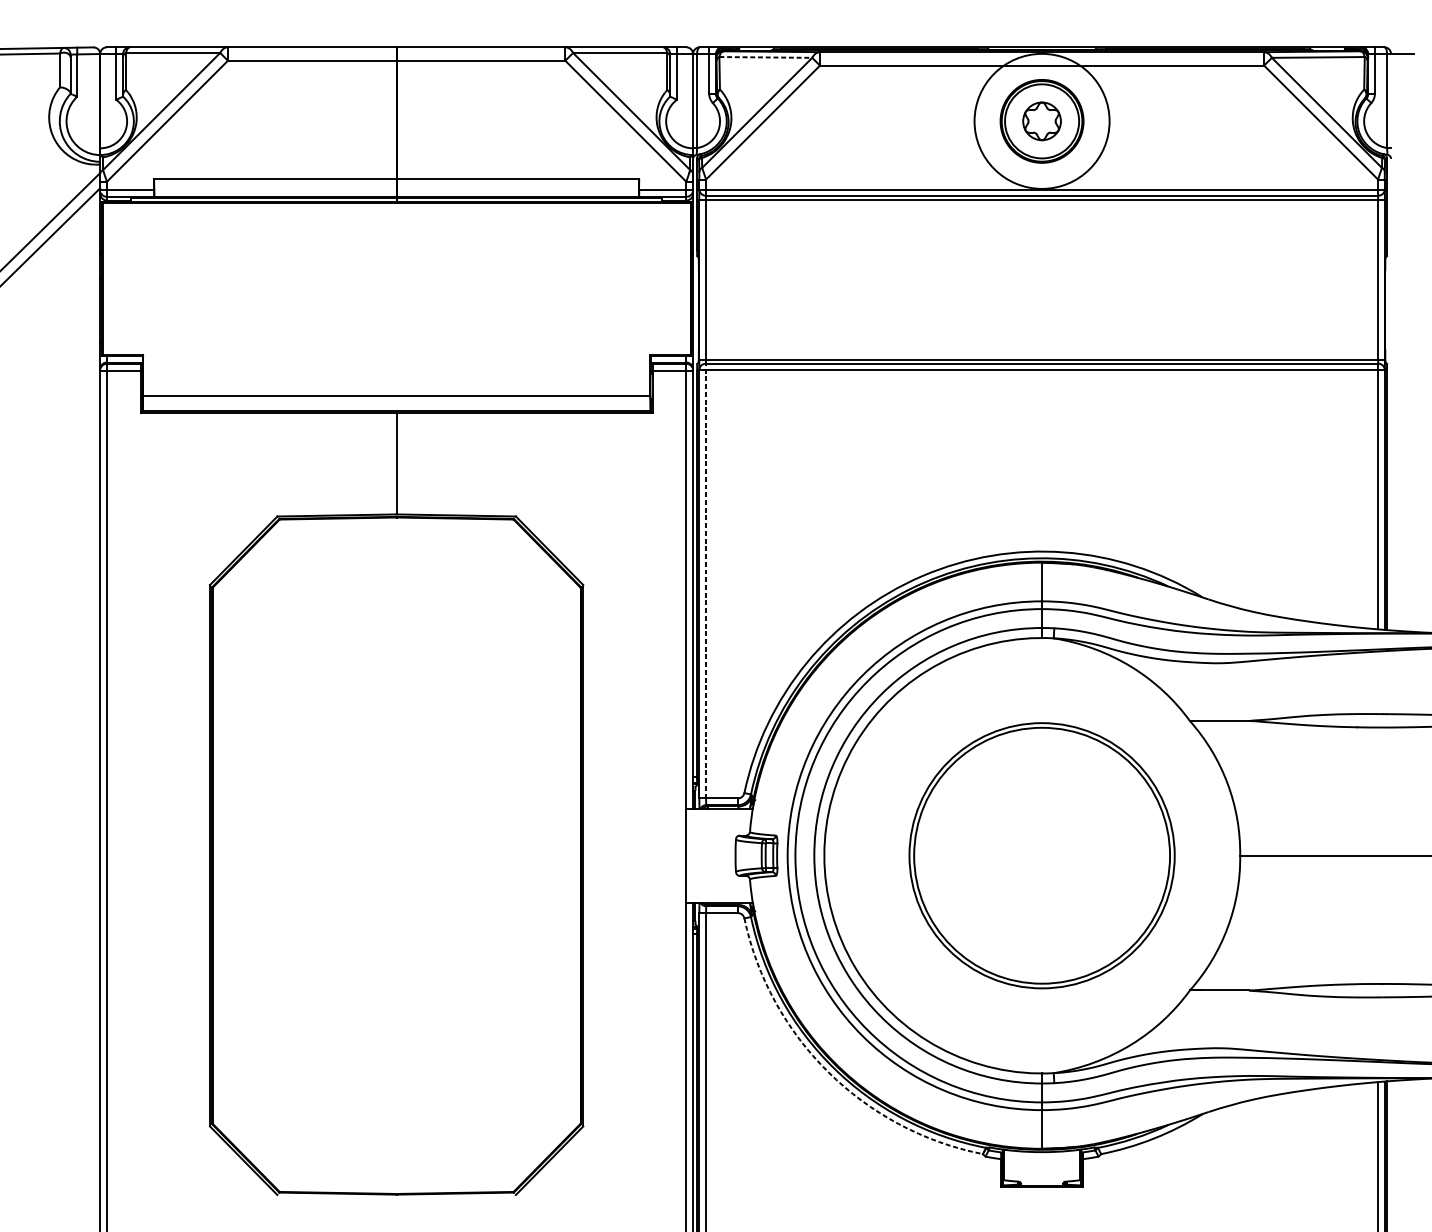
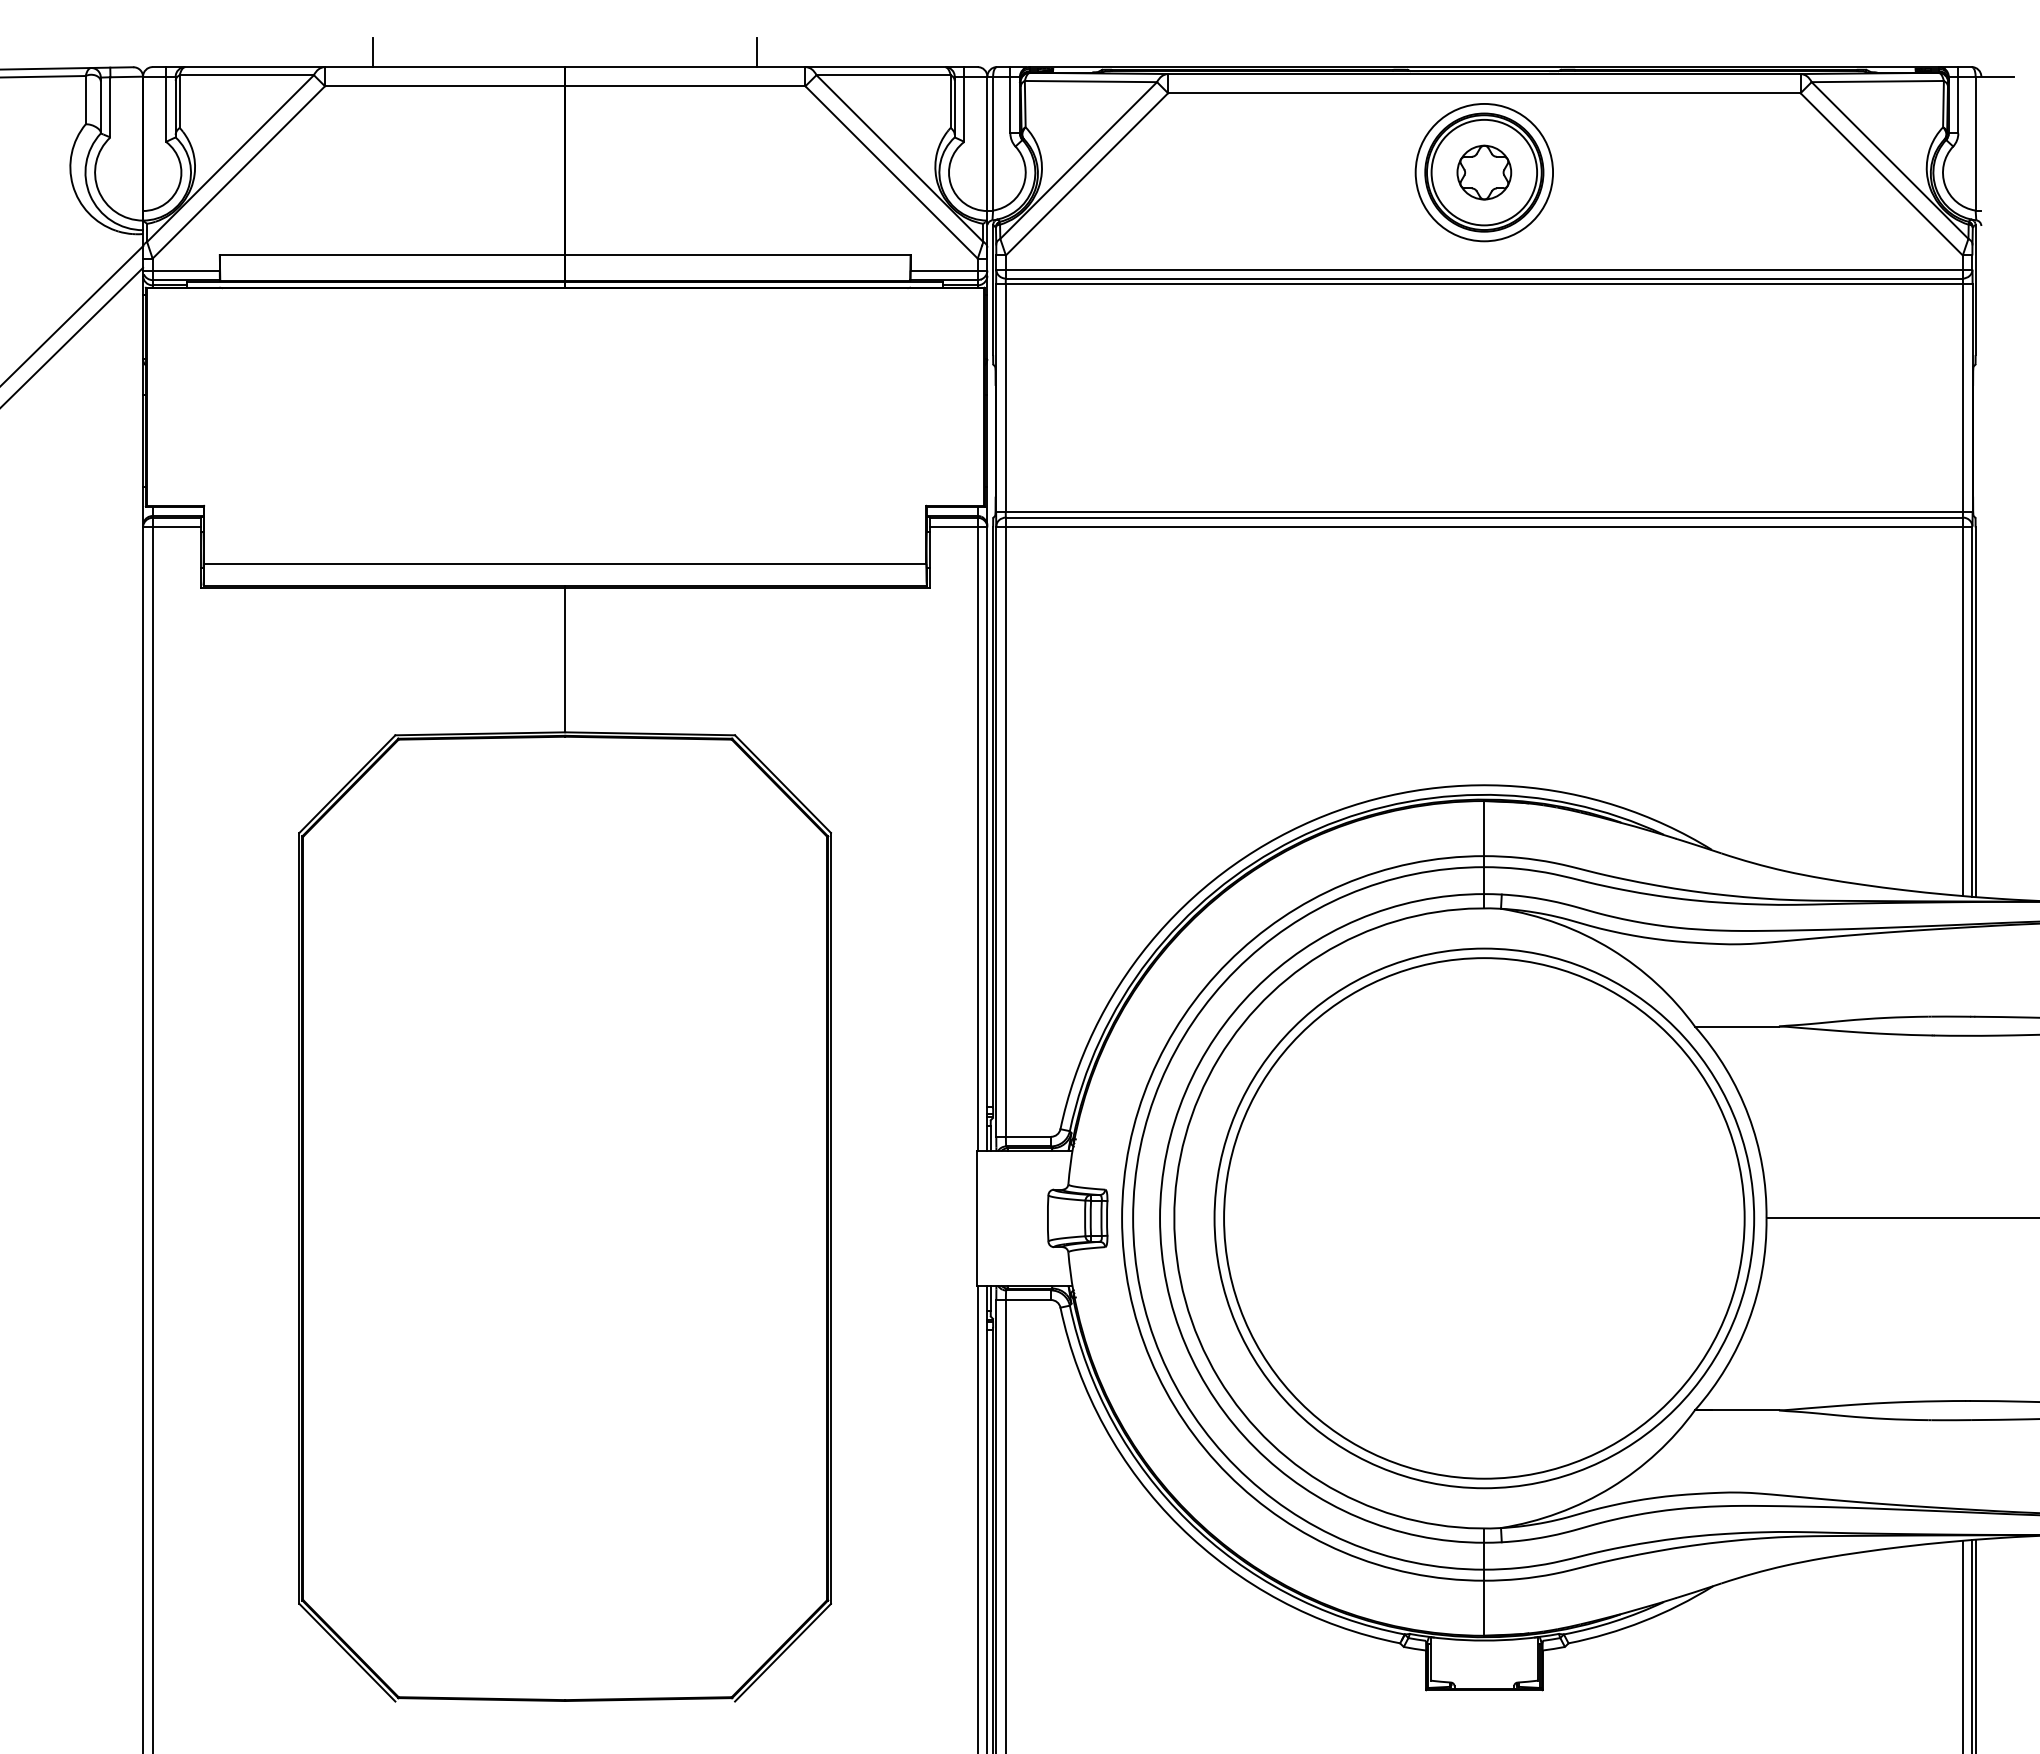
line: (262, 37) -> (373, 52), added
line: (531, 37) -> (757, 52), added
line: (766, 57) -> (1091, 81), dashed -> solid
circle: (1042, 121) -> (1484, 172), size x0.71
line: (705, 581) -> (1005, 827), dashed -> solid
part: (1042, 855) -> (1484, 1218), size x1.43
arc: (828, 1072) -> (1179, 1526), dashed -> solid

